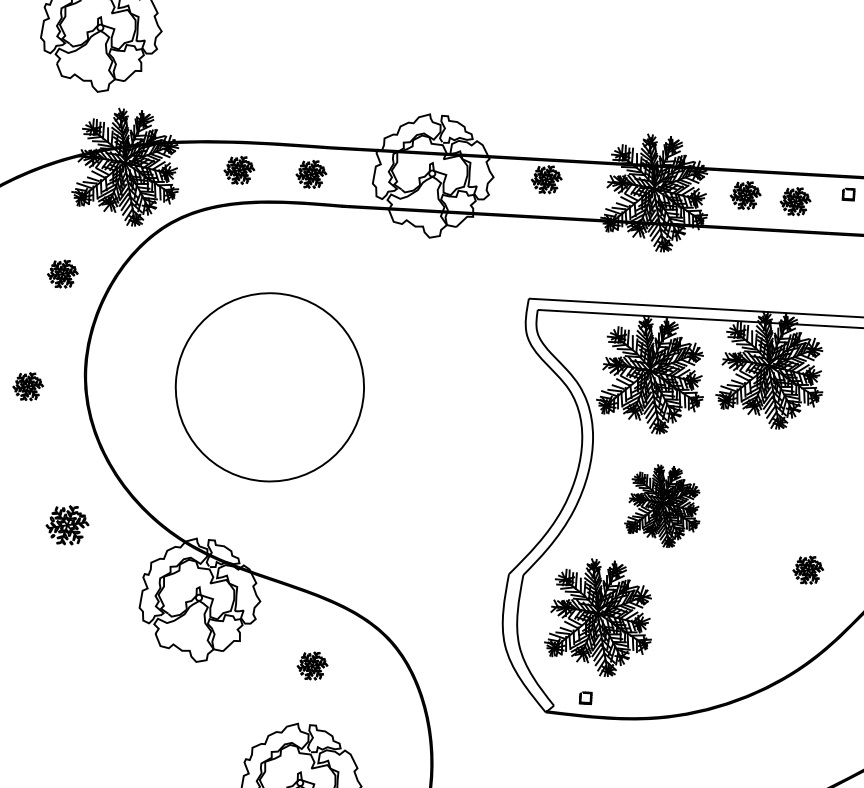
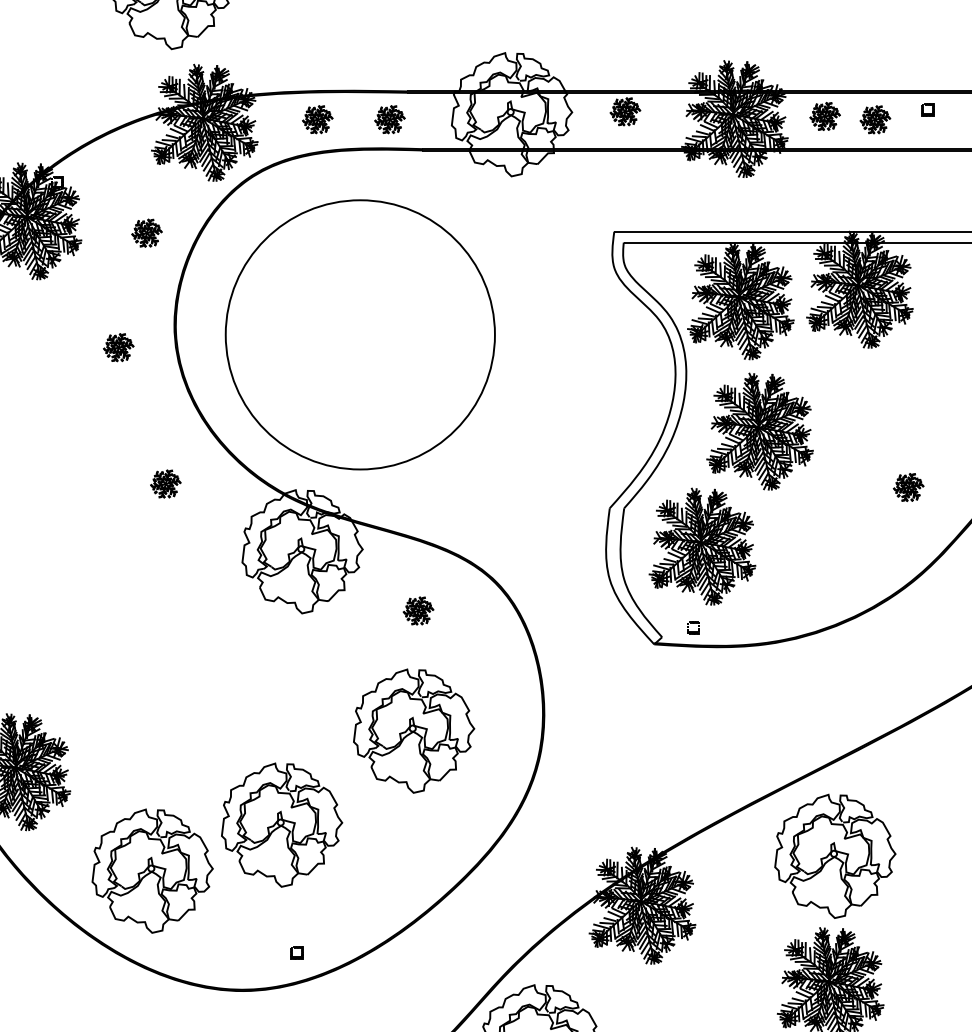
circle: (269, 386) -> (359, 334), size x1.43
part: (662, 505) -> (759, 431), size x1.43
part: (67, 524) -> (165, 483), size x0.71

